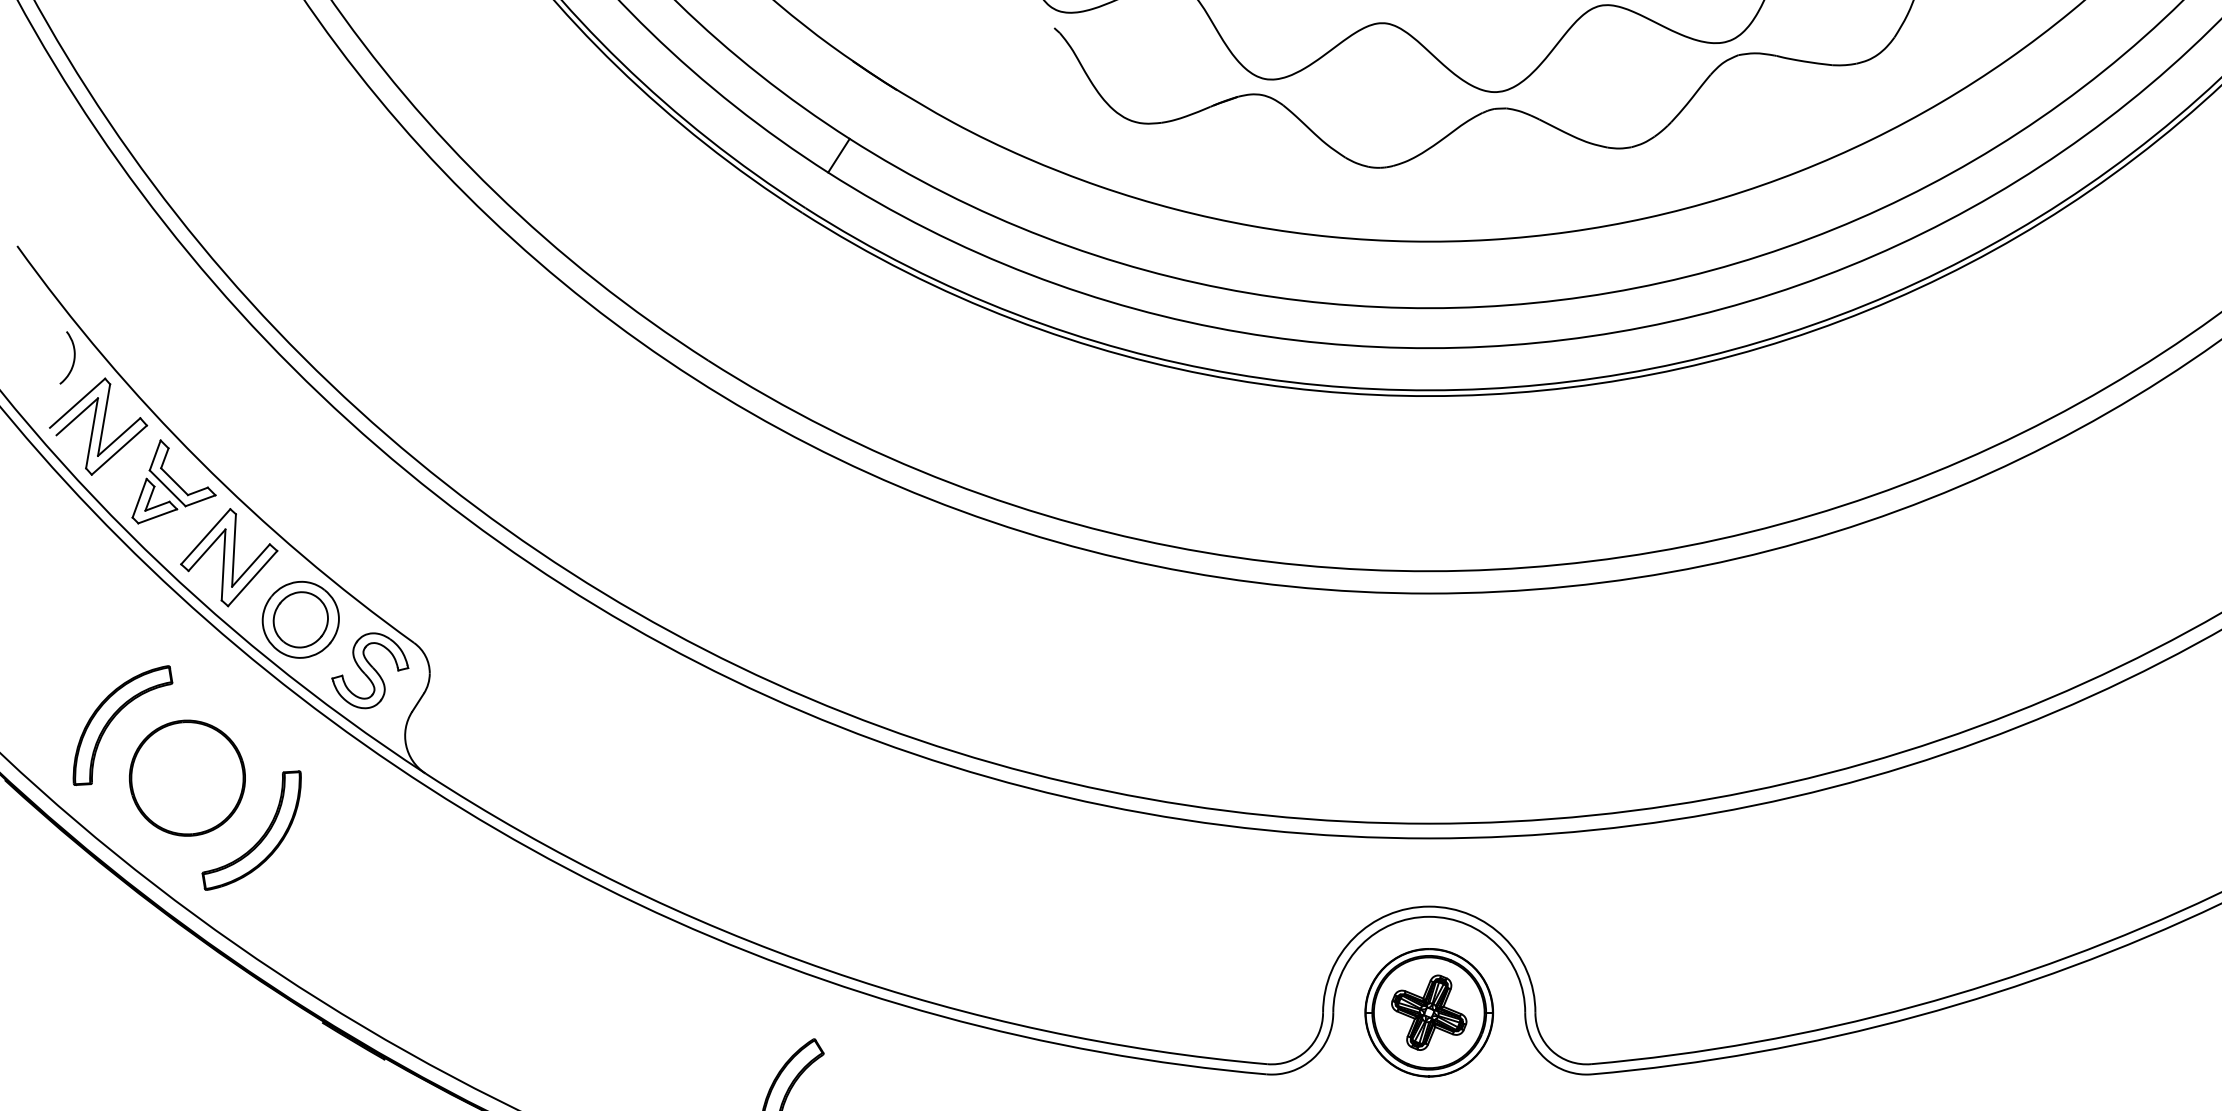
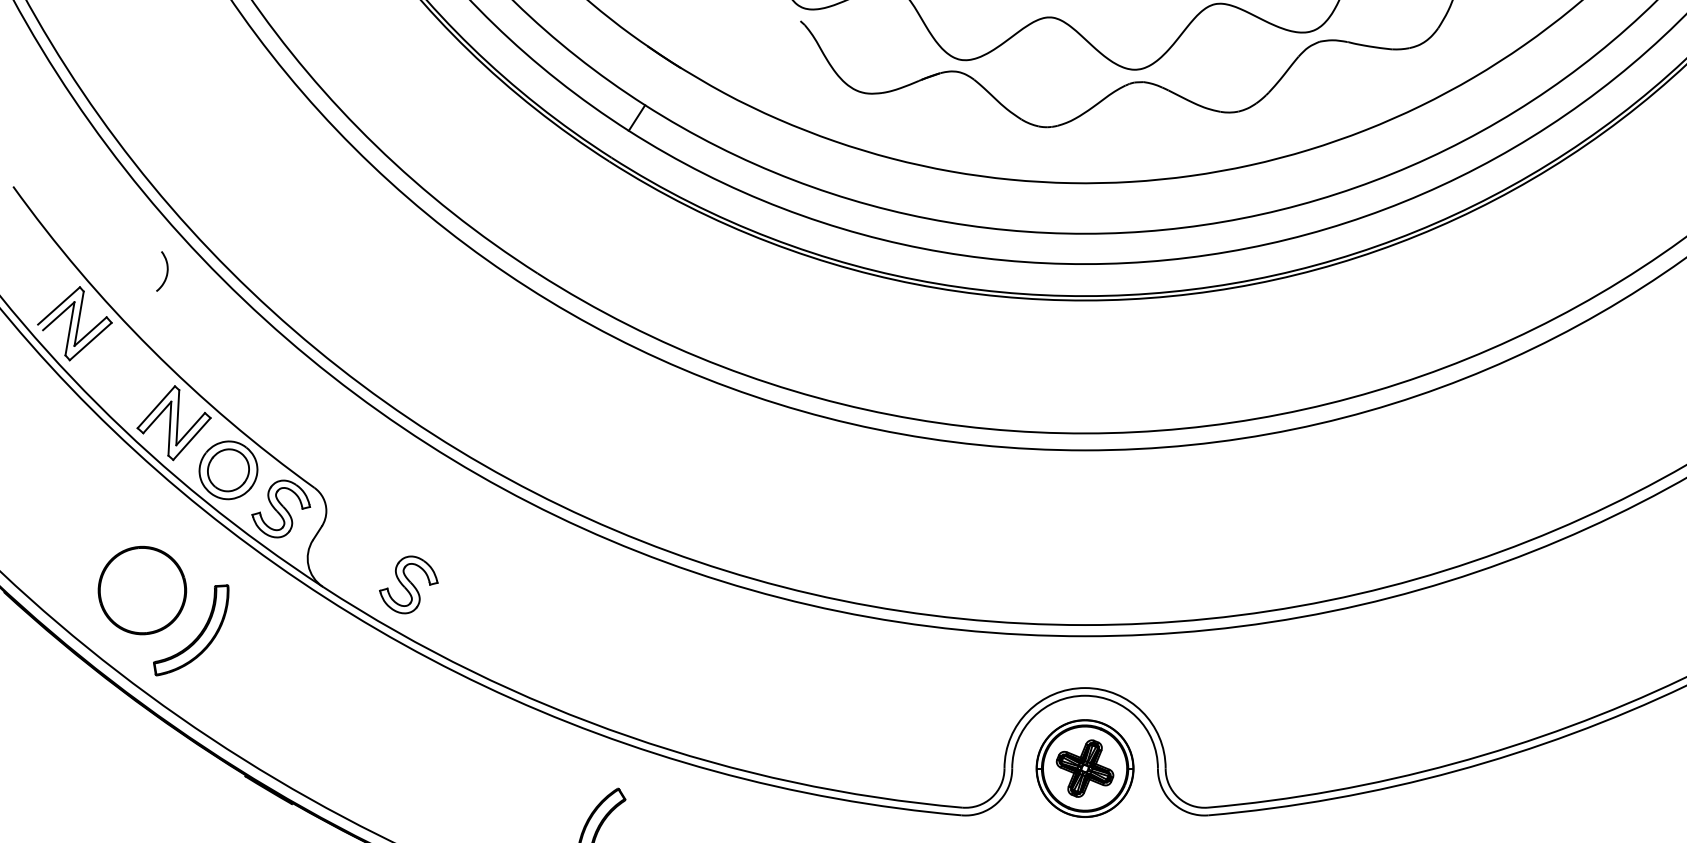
curve: (73, 357) -> (166, 271), moved
part: (173, 481) -> (131, 365), removed
part: (115, 717) -> (87, 544), removed
part: (538, 770) -> (408, 584), added

